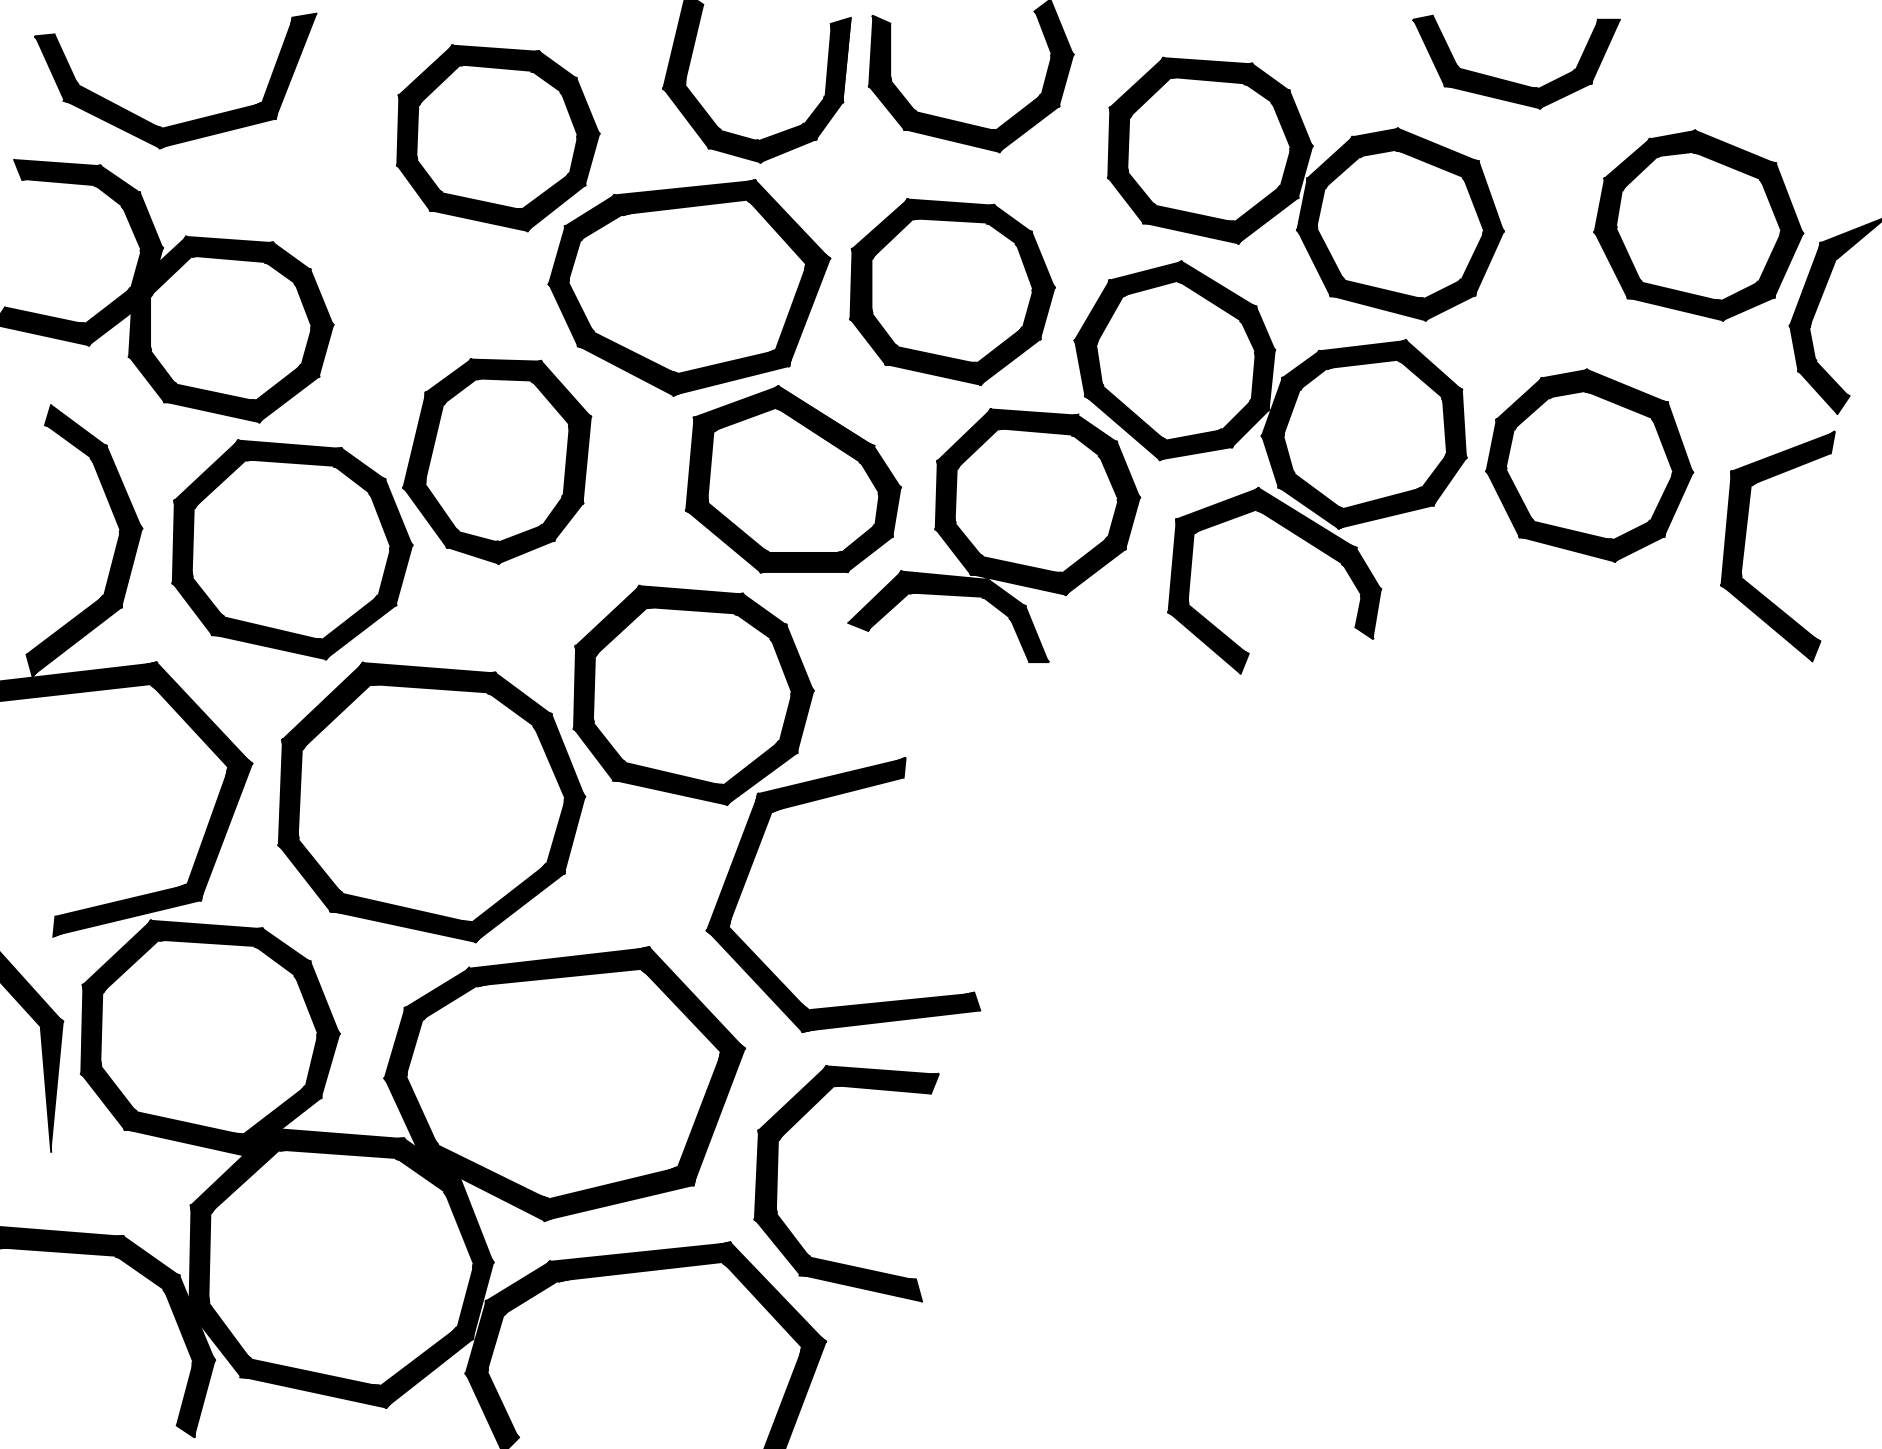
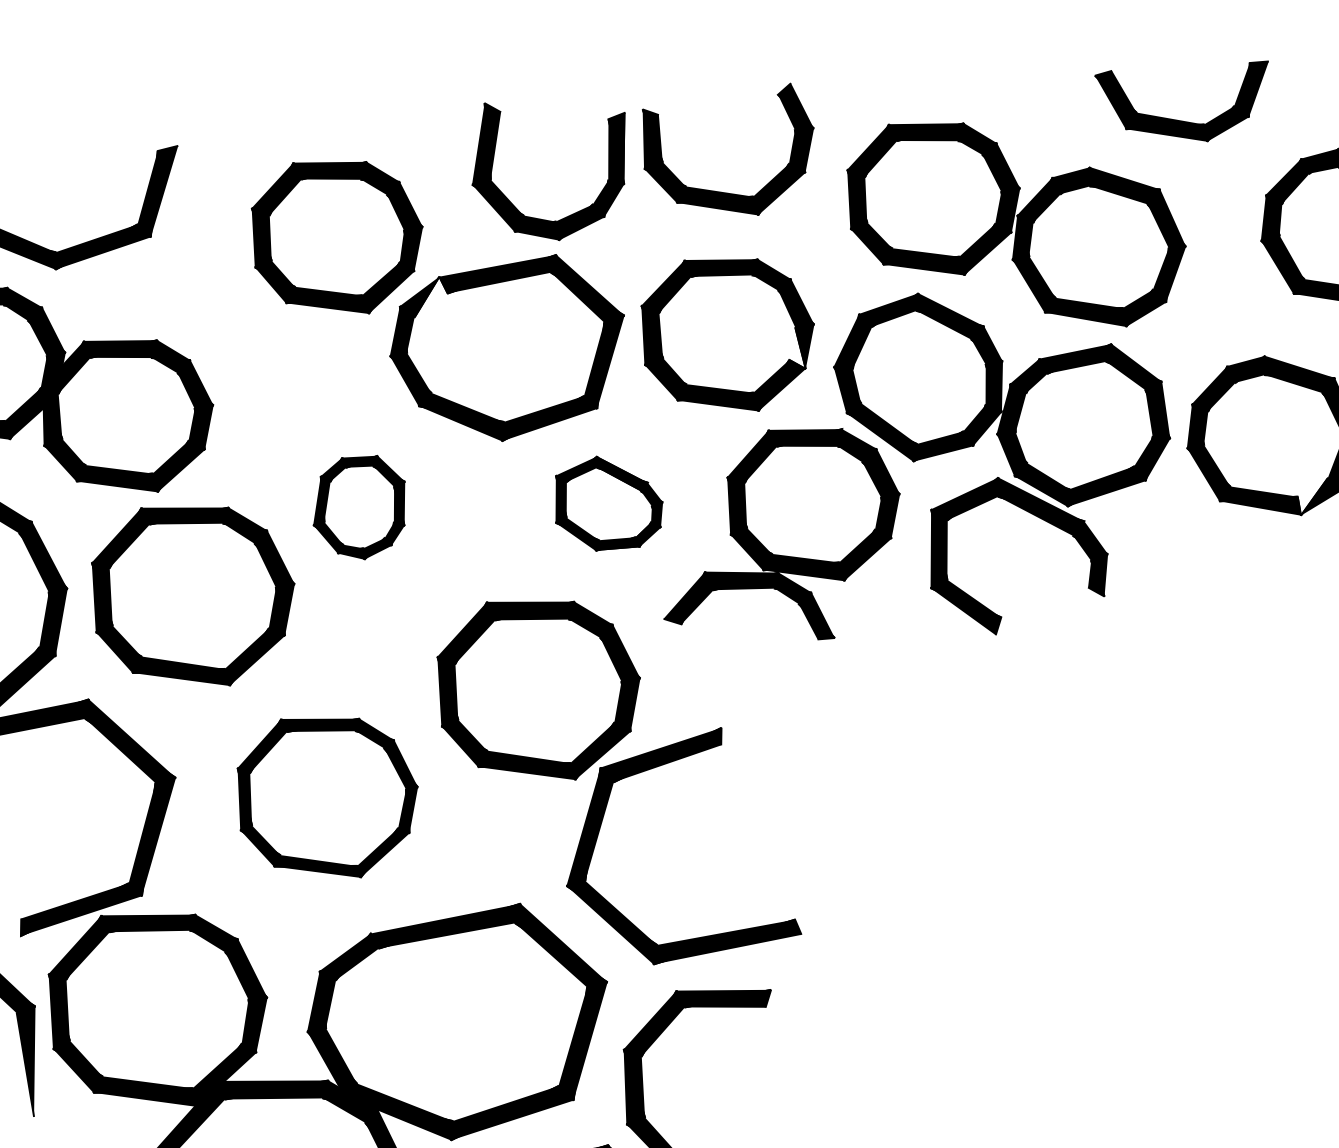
fill: (601, 217) -> (429, 296), removed
fill: (1031, 314) -> (796, 348), removed
part: (497, 461) -> (359, 508), size x0.6
part: (793, 479) -> (608, 502), size x0.6
fill: (1630, 541) -> (1312, 497), removed
part: (431, 802) -> (328, 797), size x0.7

